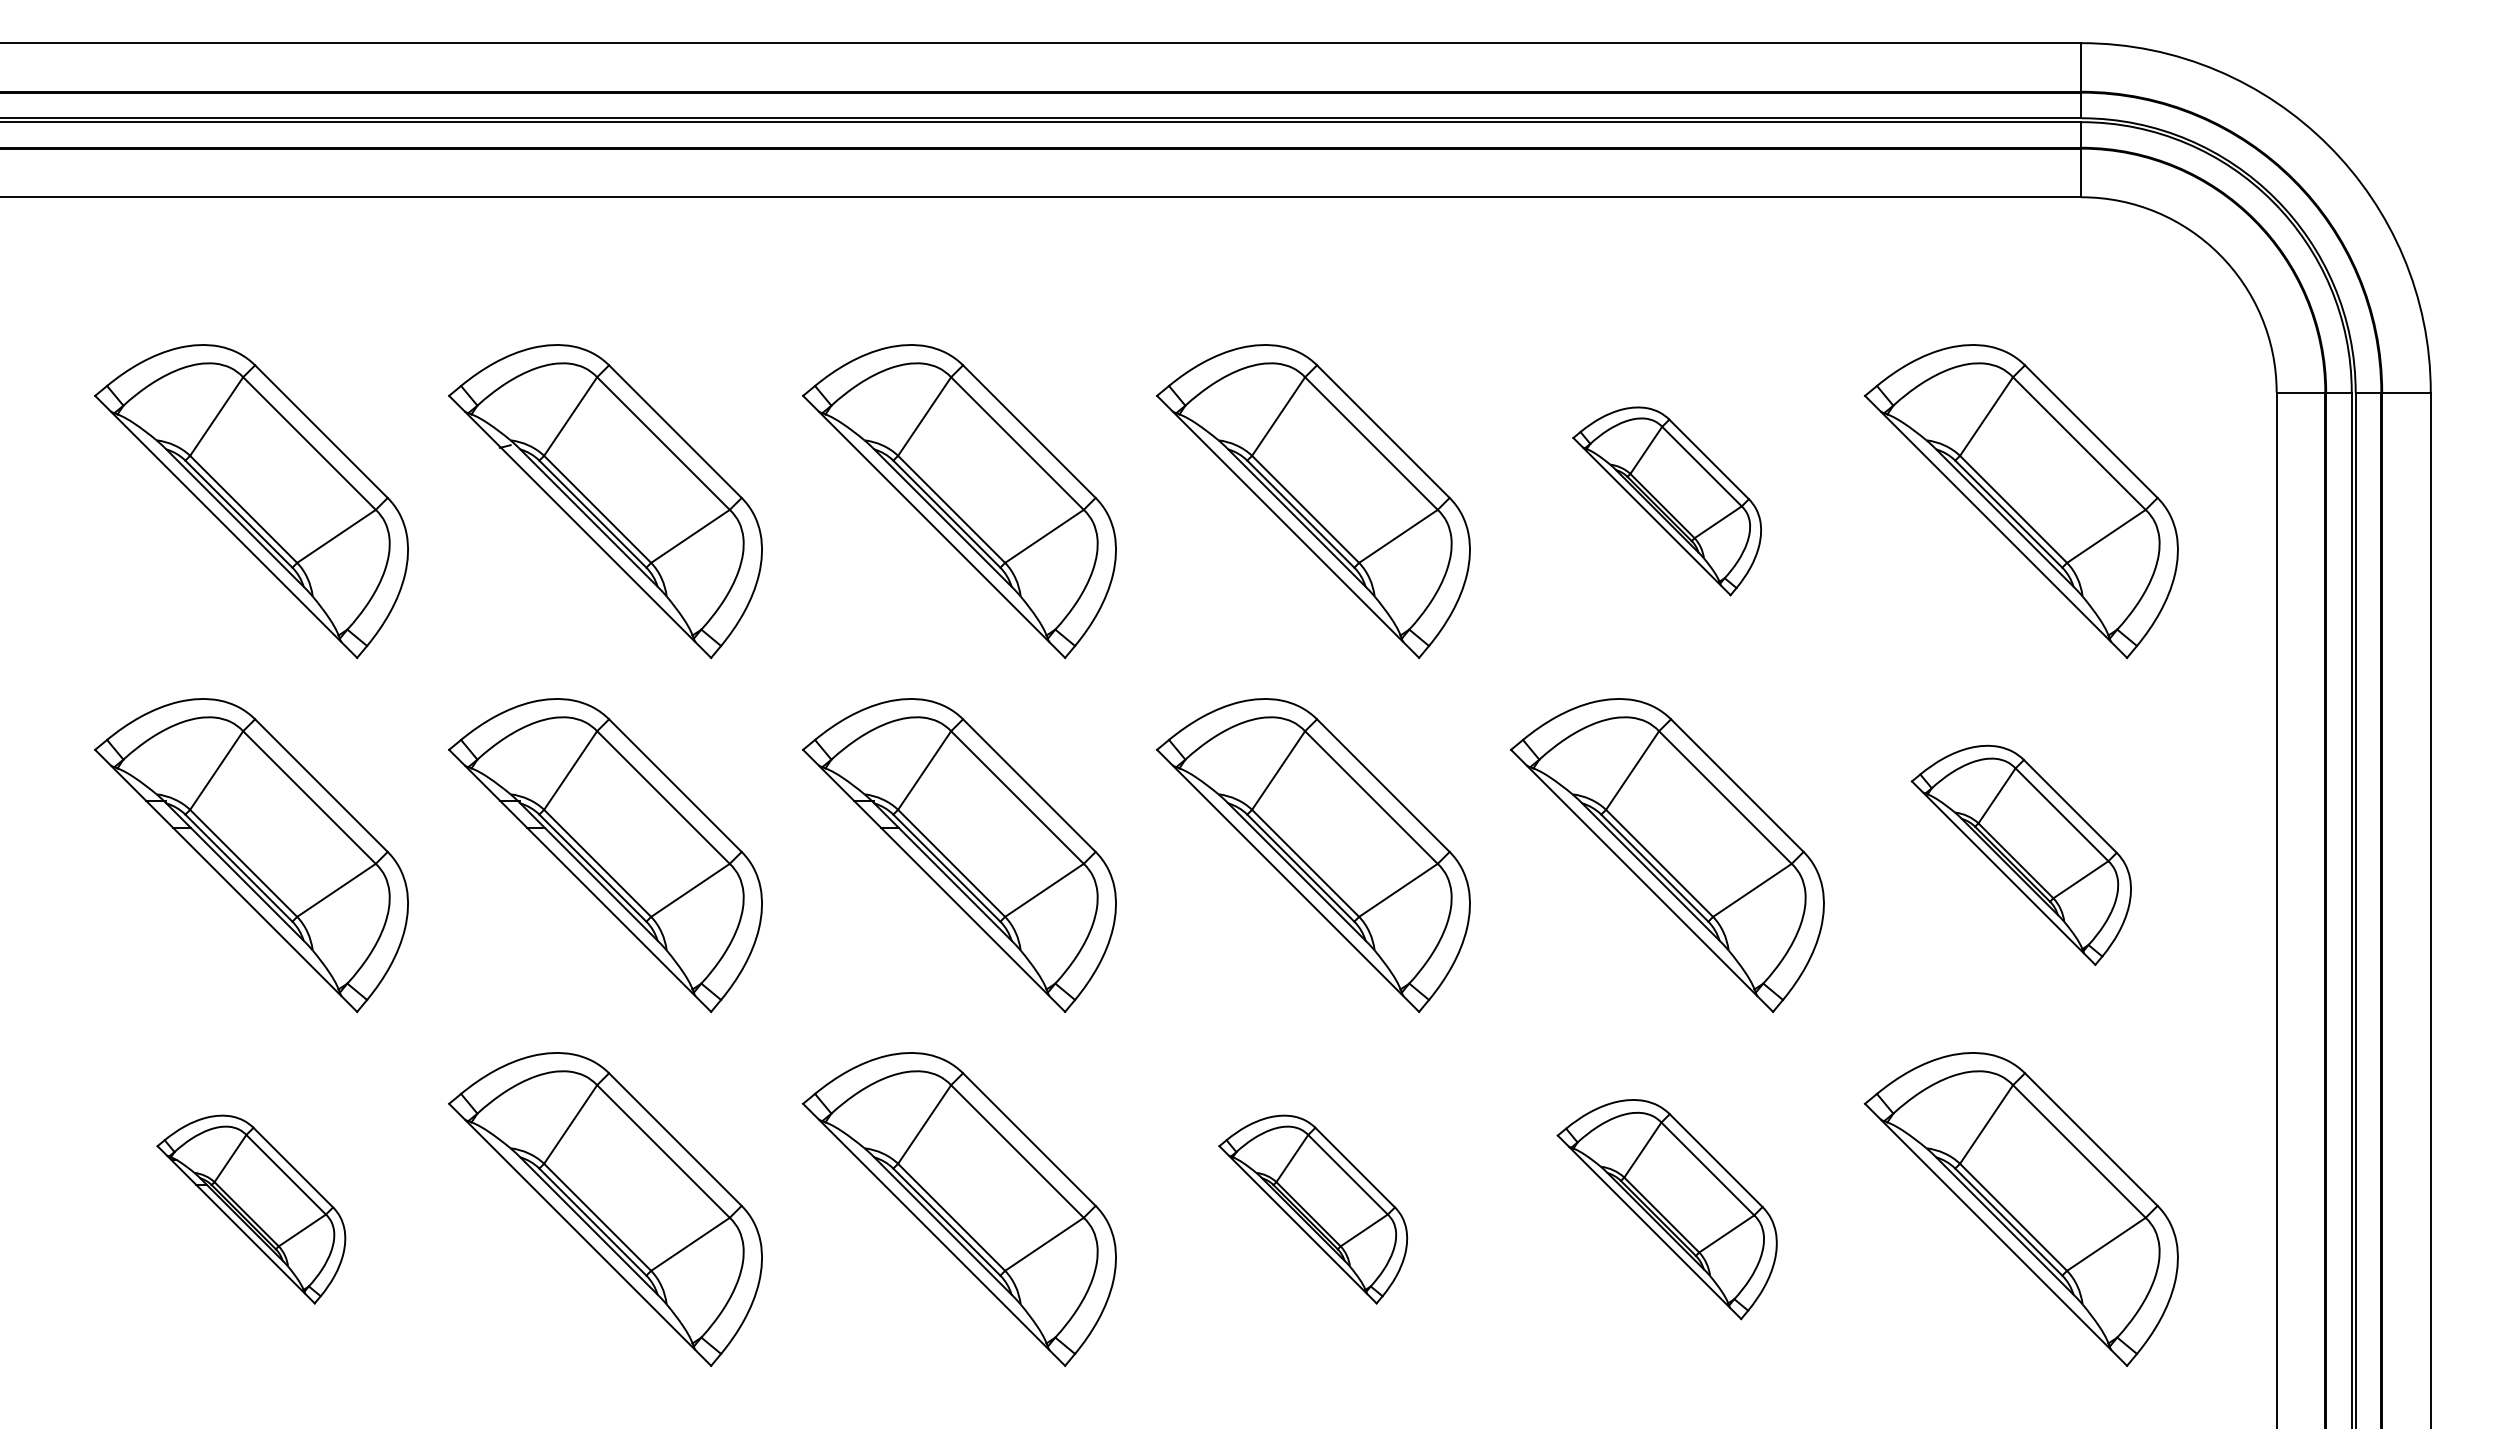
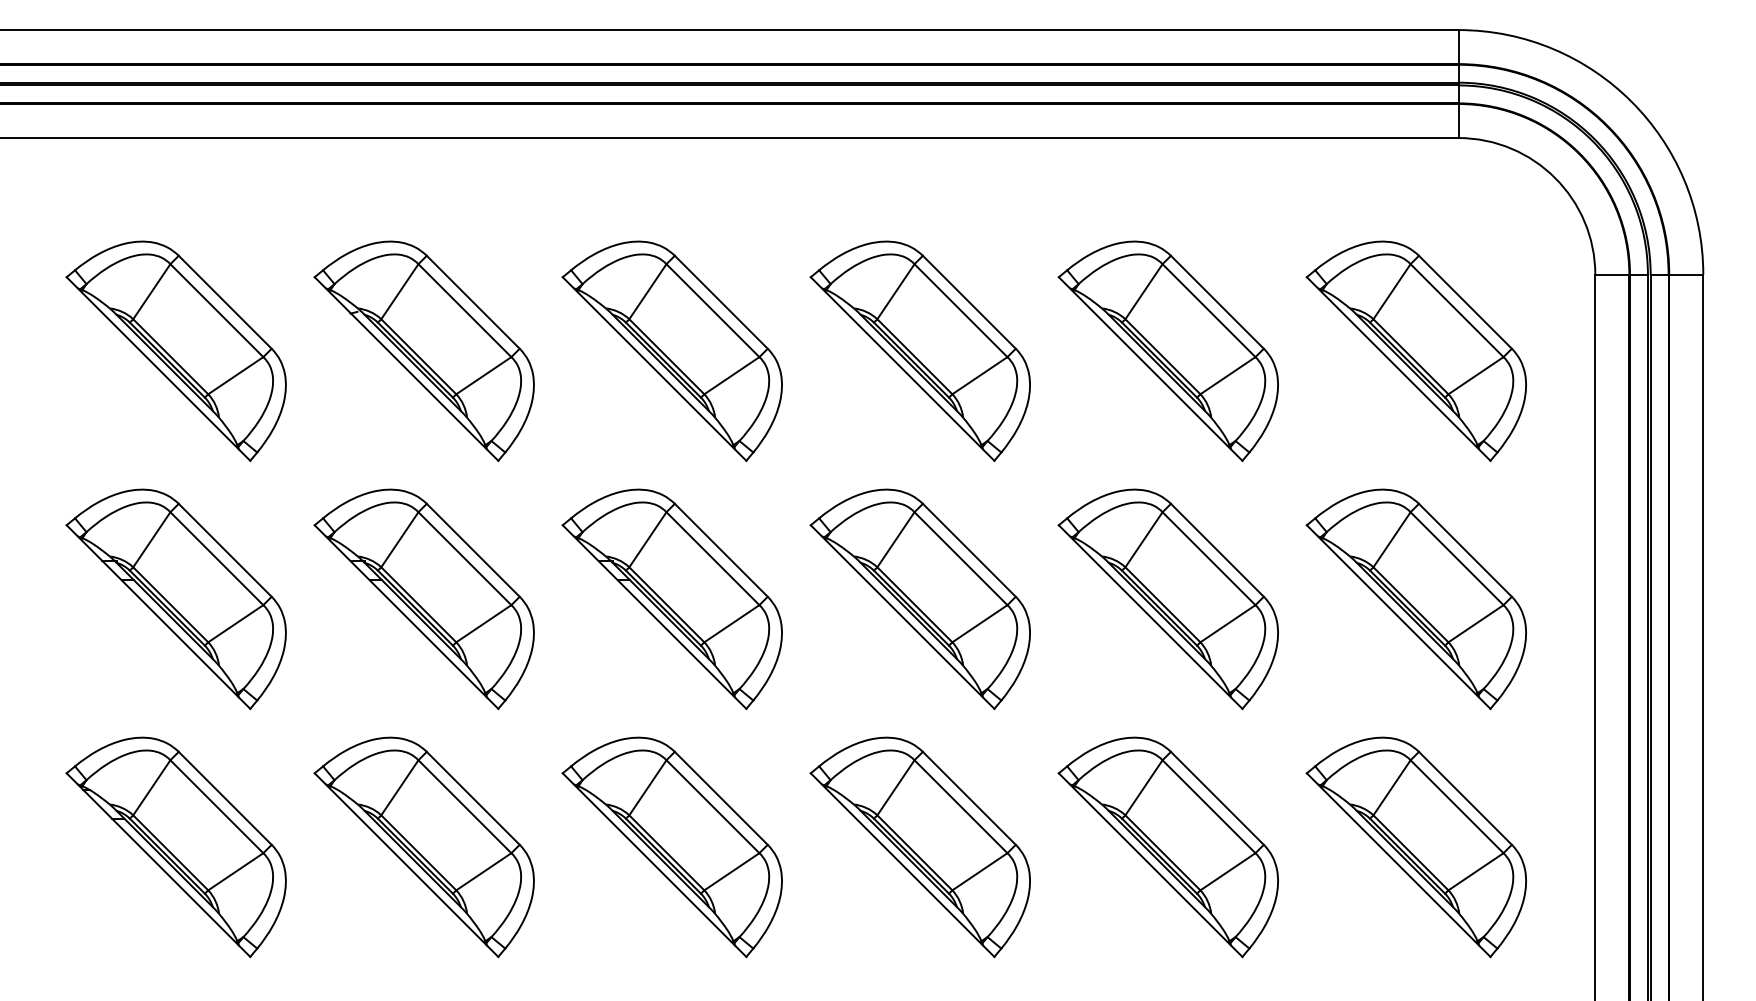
part: (1666, 500) -> (1167, 350), size x1.67
part: (2021, 854) -> (1416, 598), size x1.43
part: (250, 1209) -> (175, 847), size x1.67
part: (1312, 1209) -> (919, 847), size x1.67
part: (1666, 1209) -> (1167, 847), size x1.43

